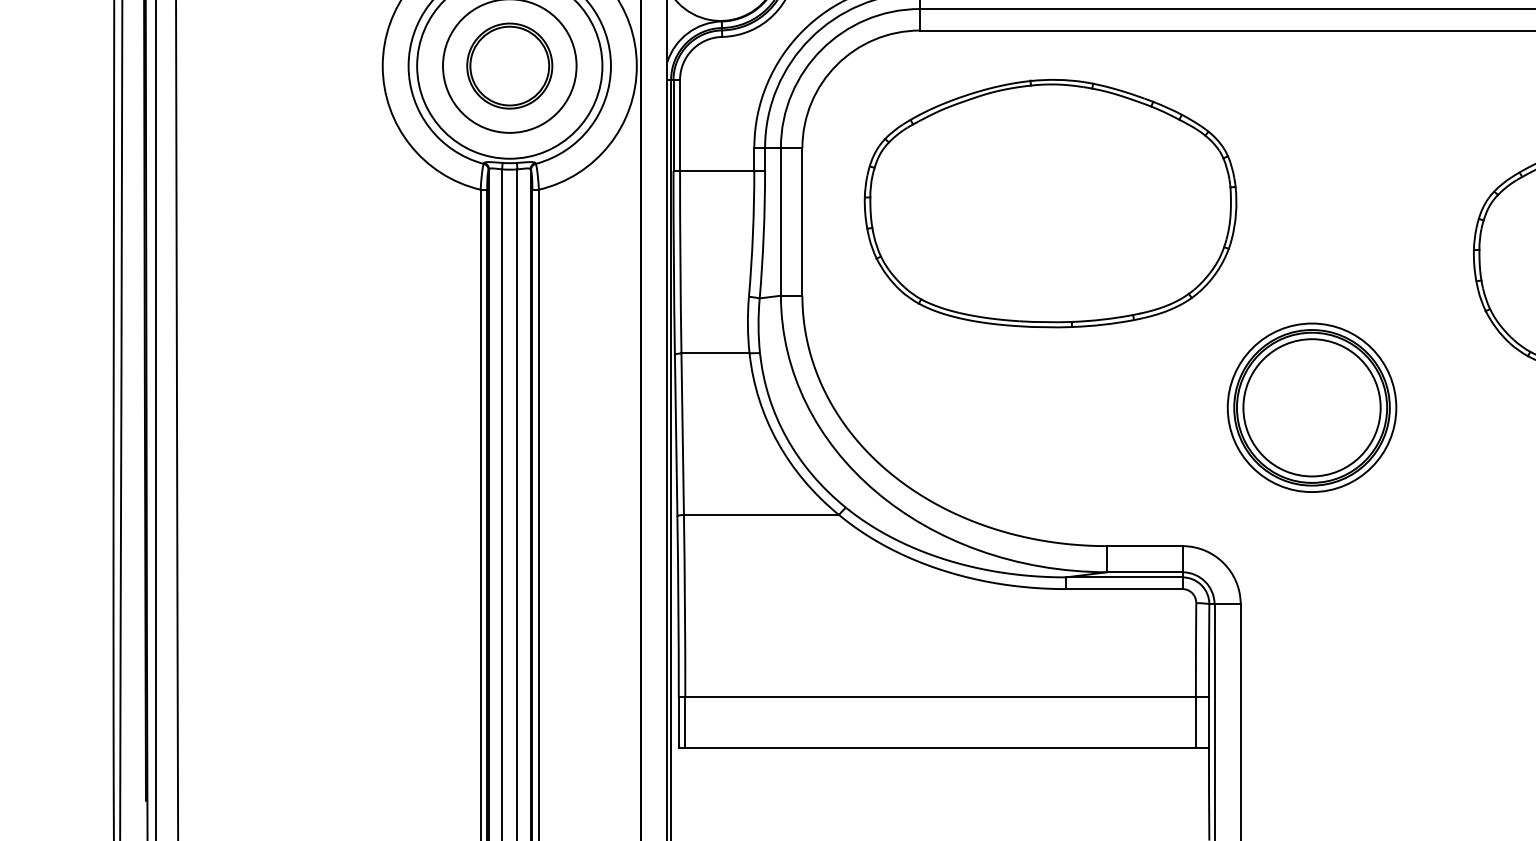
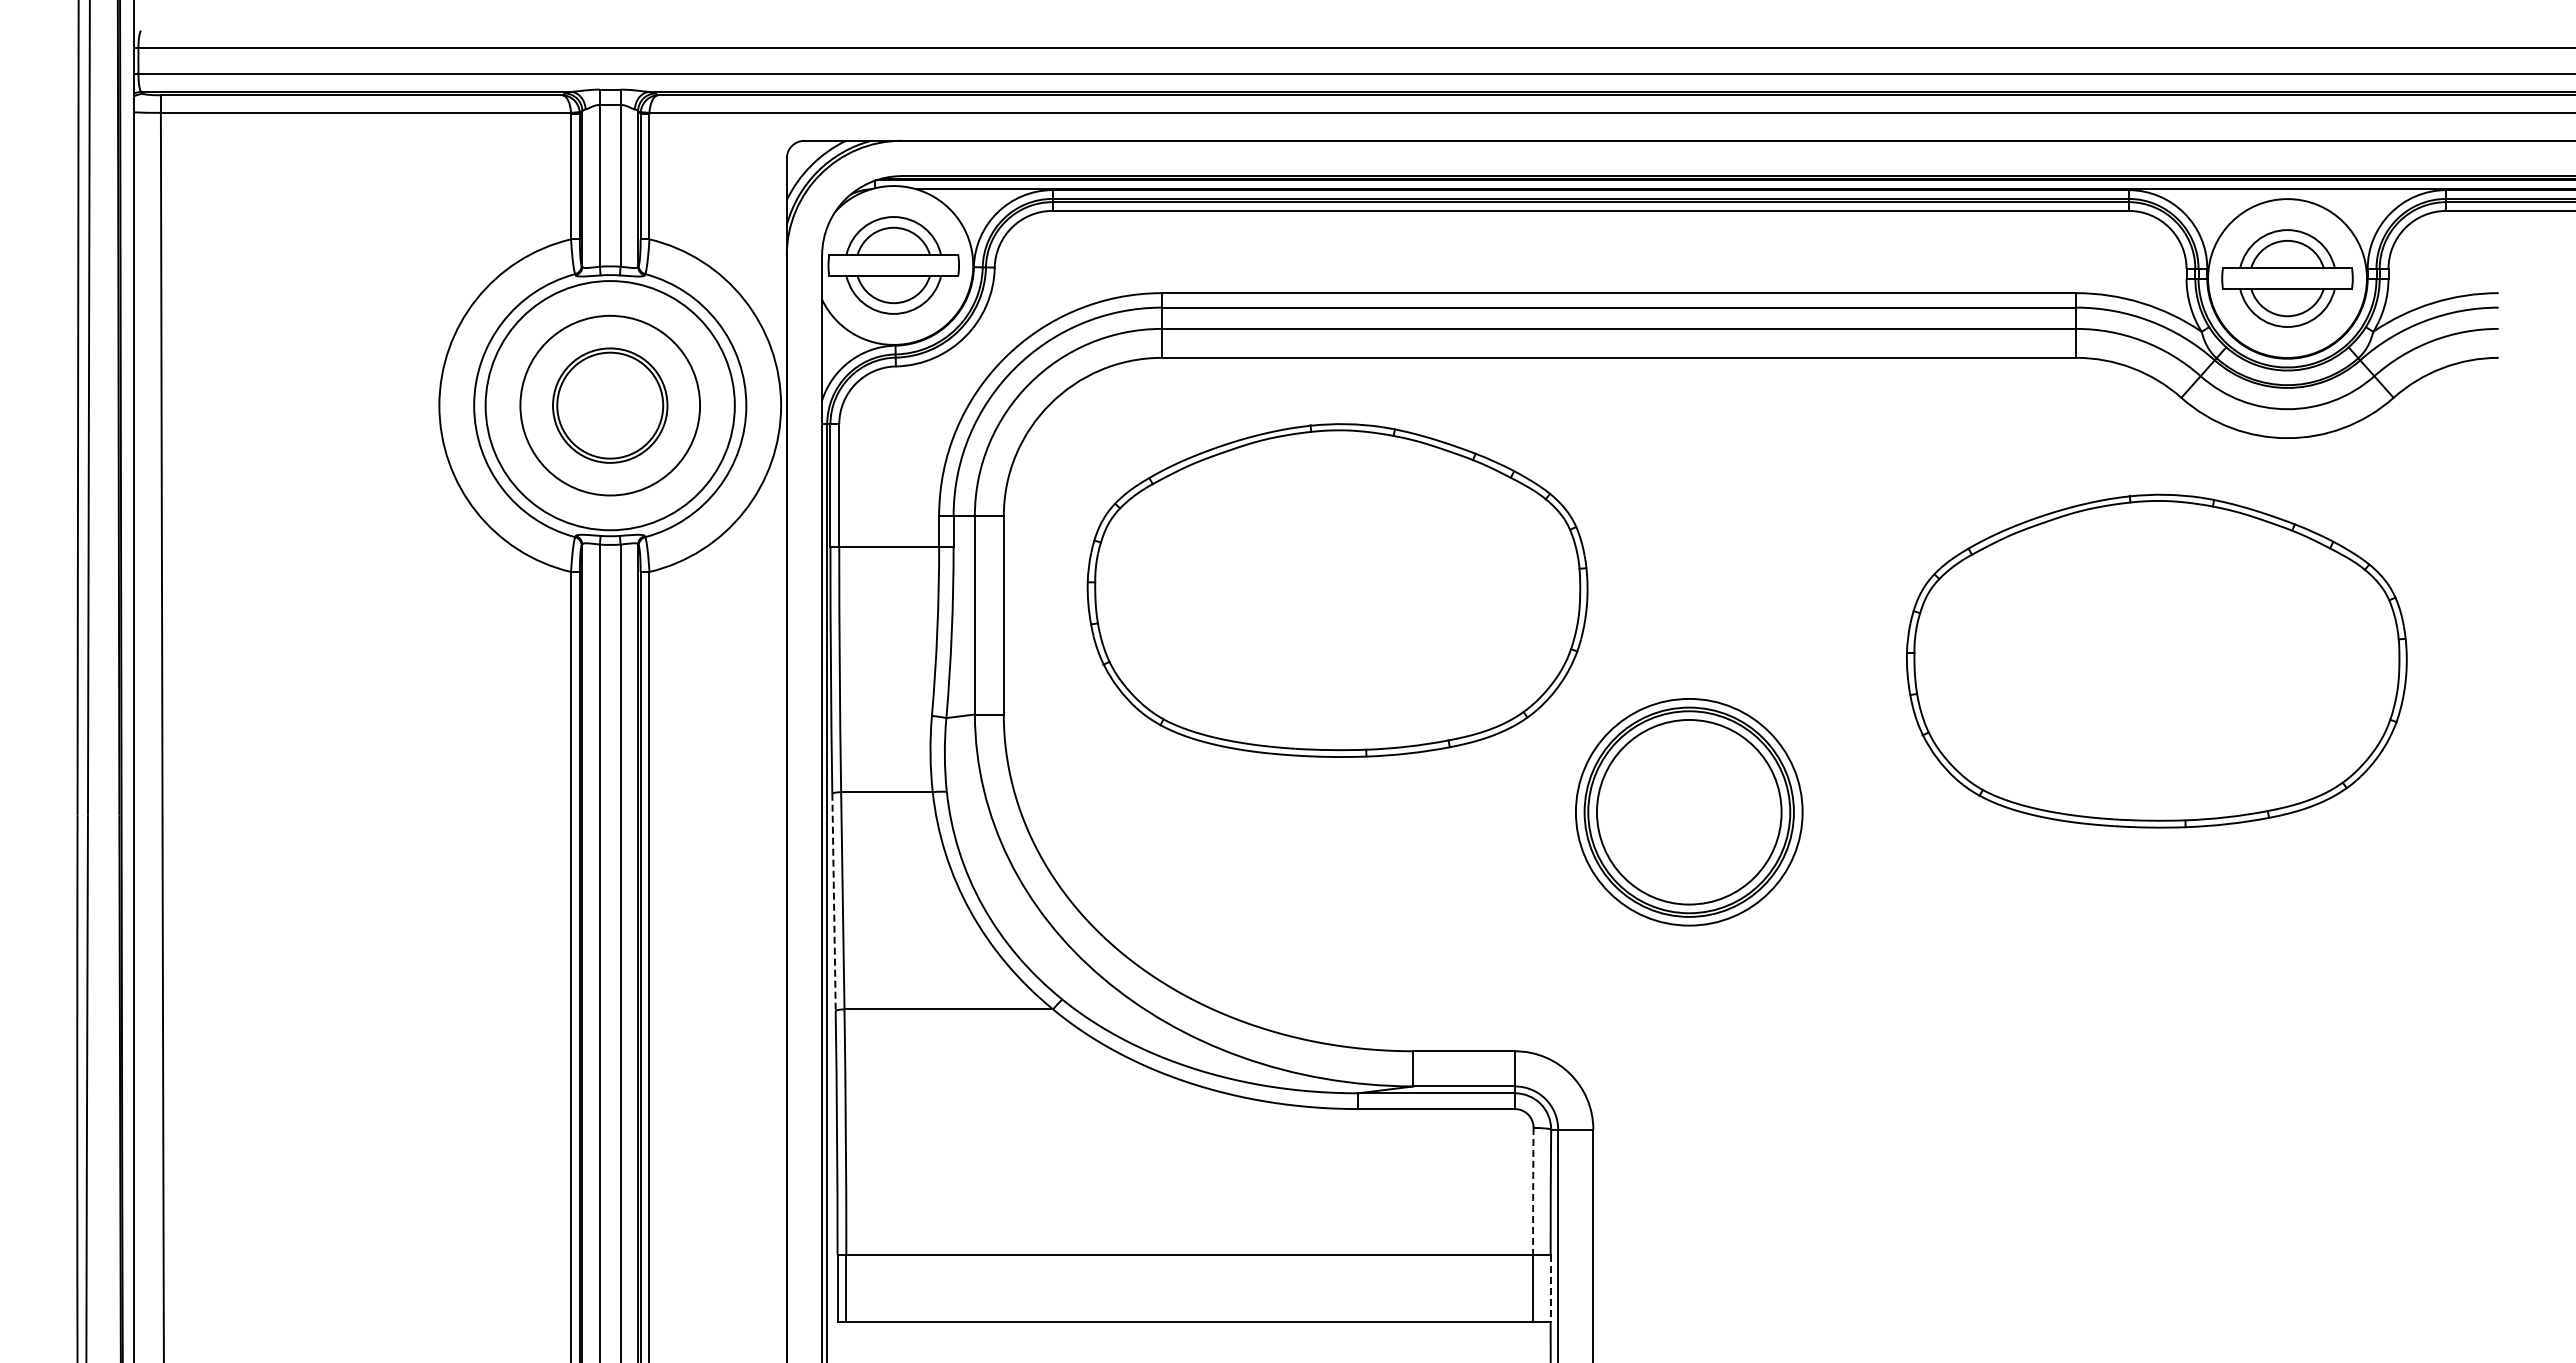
part: (1312, 408) -> (1689, 812), moved
line: (676, 435) -> (834, 902), solid -> dashed
arc: (1196, 650) -> (1533, 1191), solid -> dashed
line: (1208, 722) -> (1550, 1288), solid -> dashed

